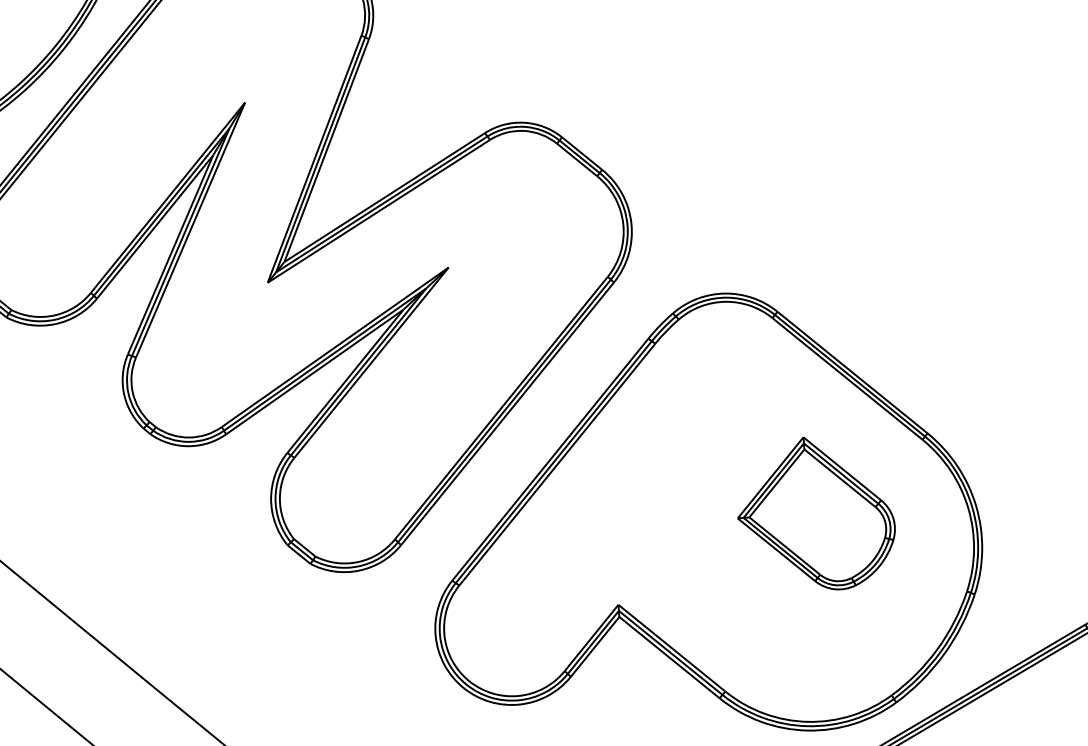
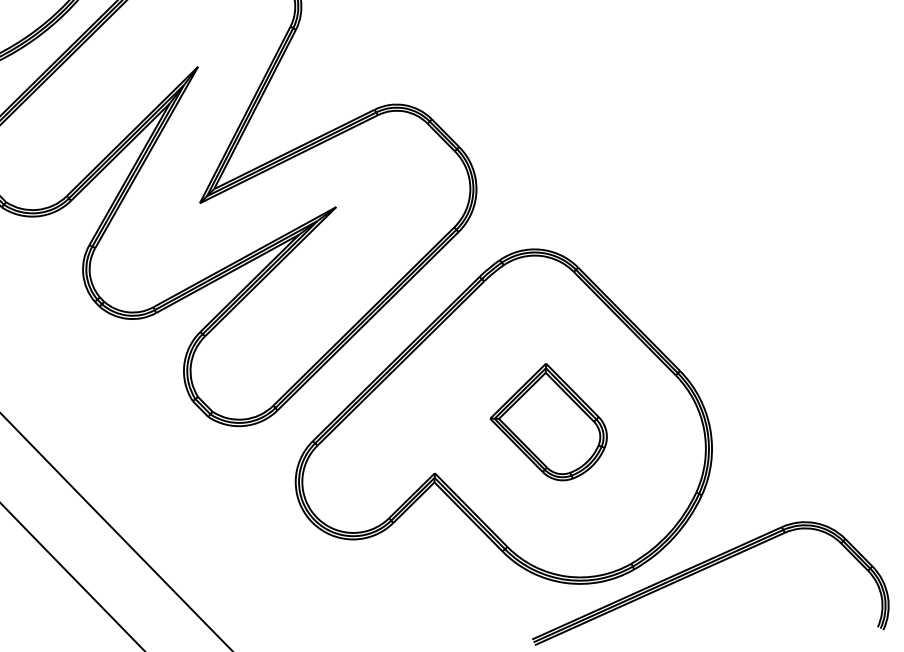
part: (815, 514) -> (548, 422), moved

